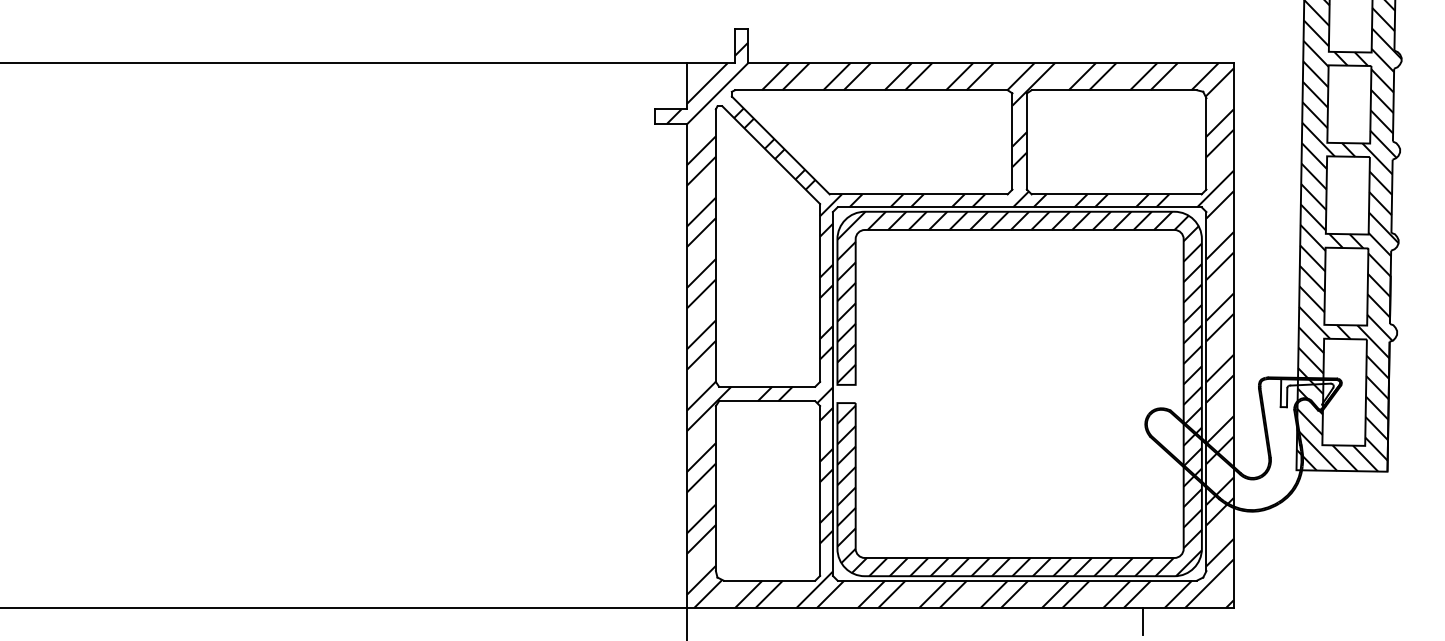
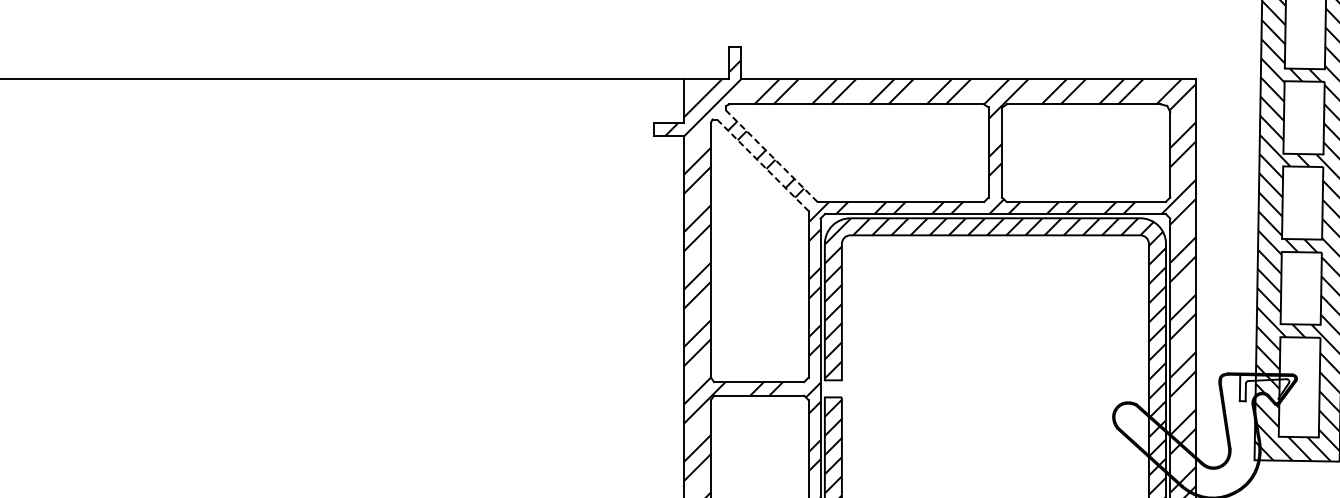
line: (780, 145) -> (771, 156), solid -> dashed
line: (771, 155) -> (763, 165), solid -> dashed

